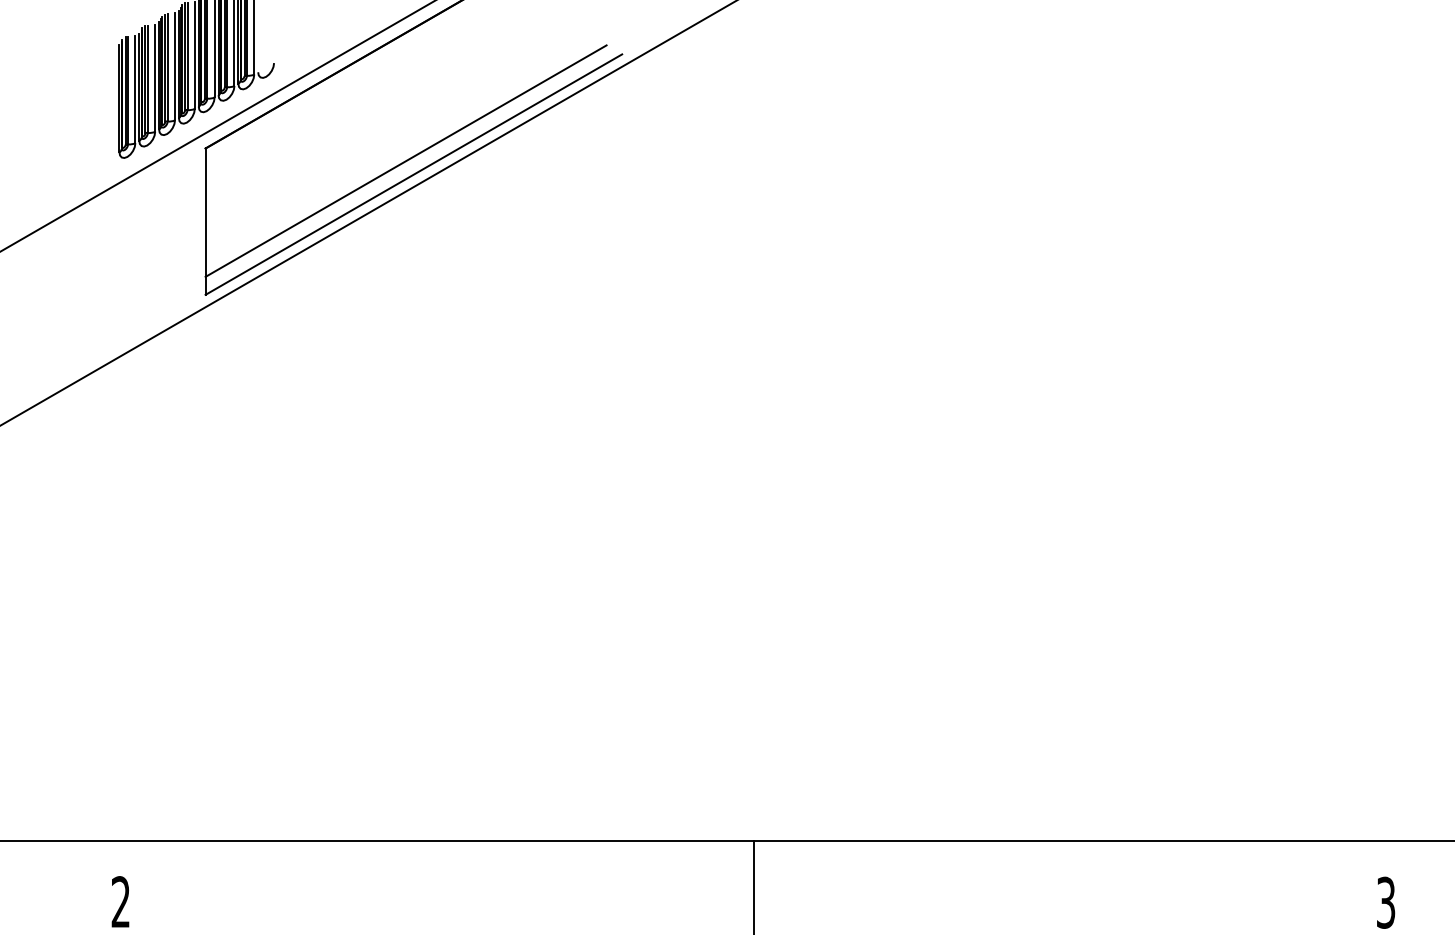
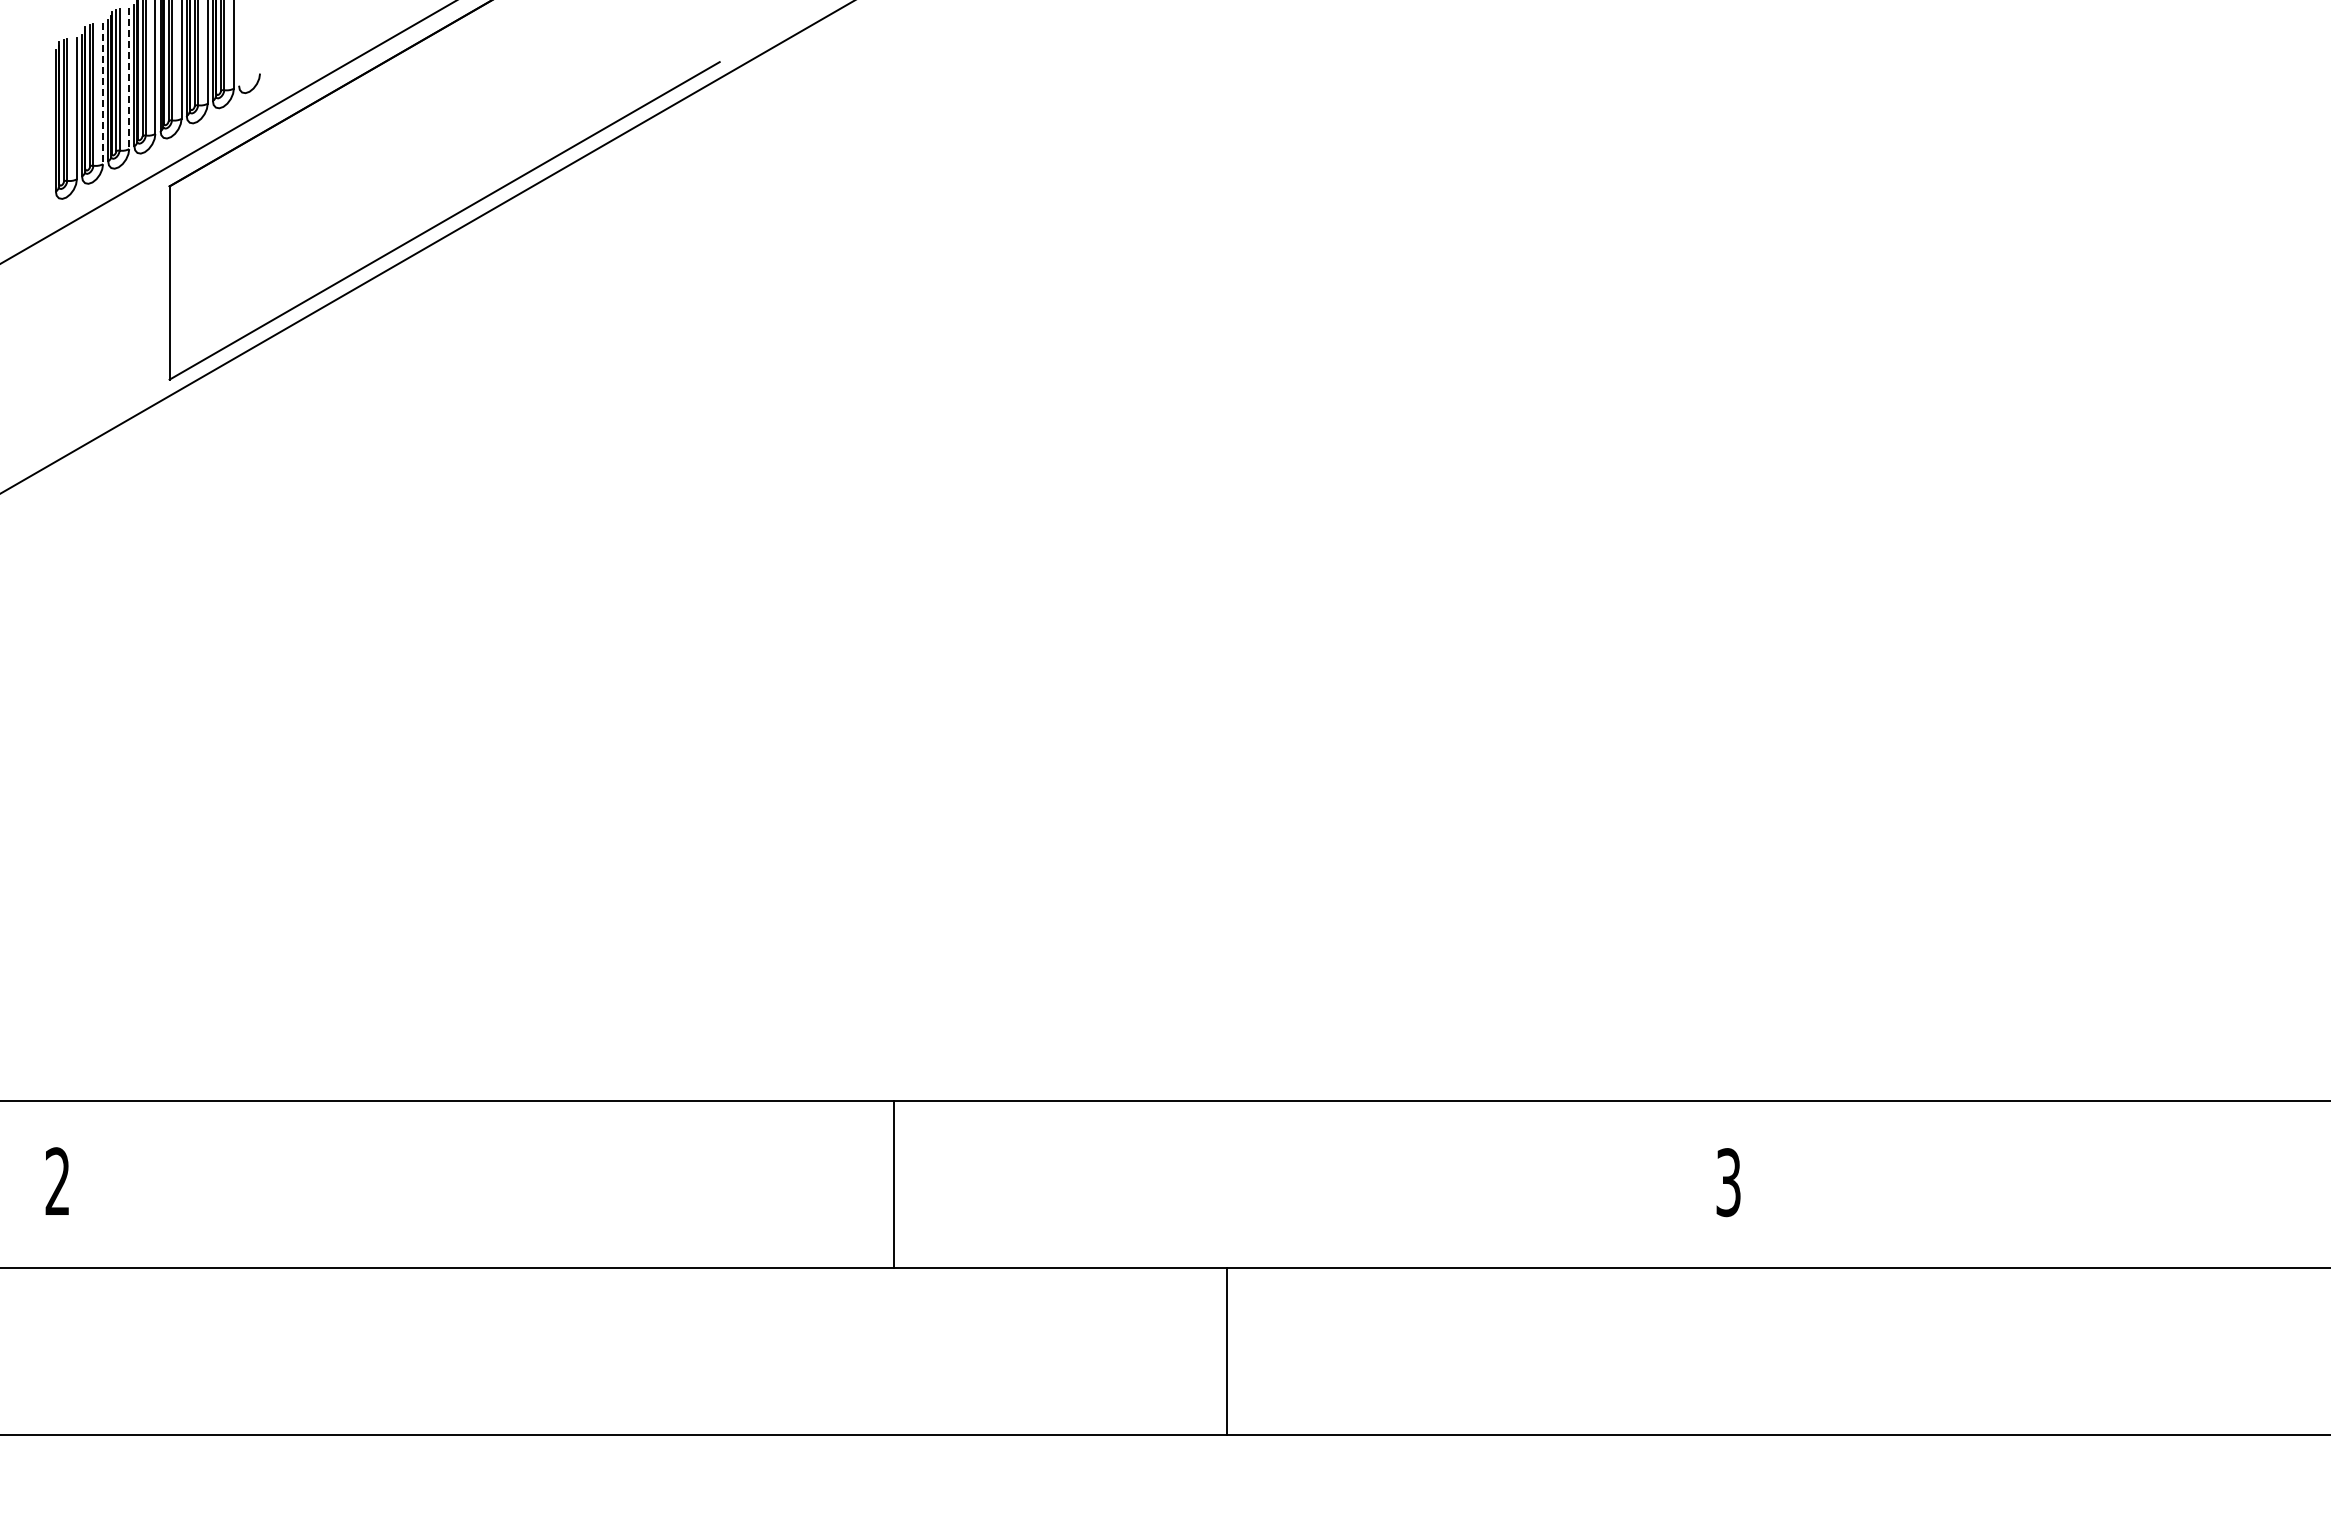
line: (175, 66) -> (129, 78), solid -> dashed
line: (155, 78) -> (103, 93), solid -> dashed
line: (406, 160) -> (434, 202), removed

